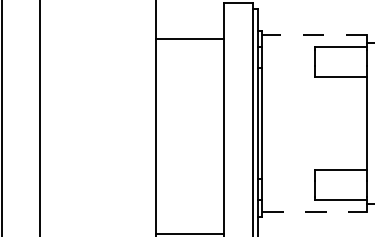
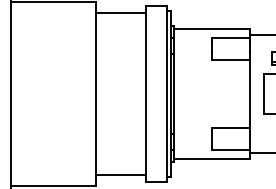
line: (314, 35) -> (211, 29), dashed -> solid
line: (189, 39) -> (120, 13), moved
line: (315, 212) -> (212, 158), dashed -> solid

